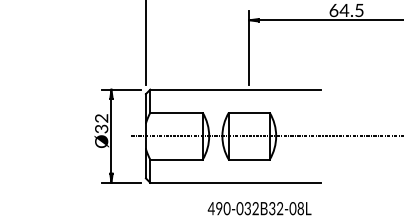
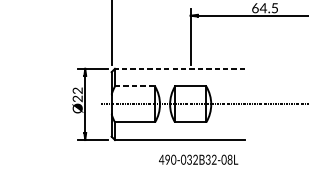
line: (234, 89) -> (179, 68), solid -> dashed
line: (177, 112) -> (135, 86), solid -> dashed
text: (103, 128) -> (79, 98), Ø32 -> Ø22

